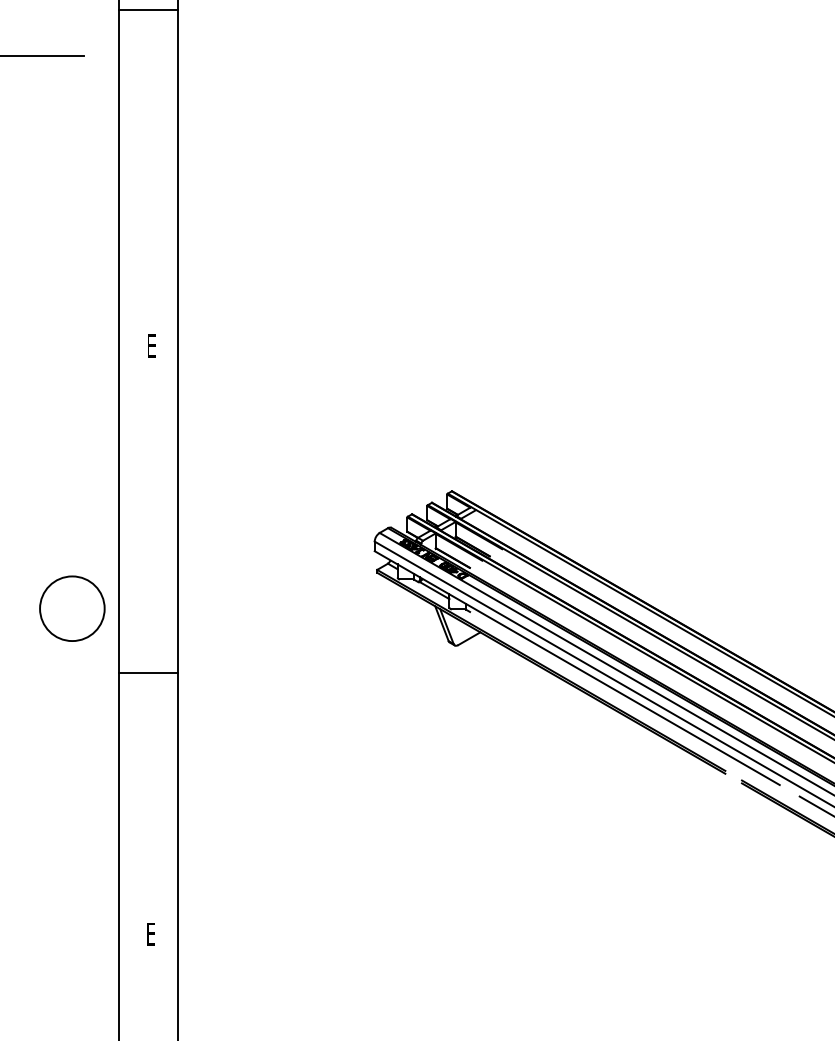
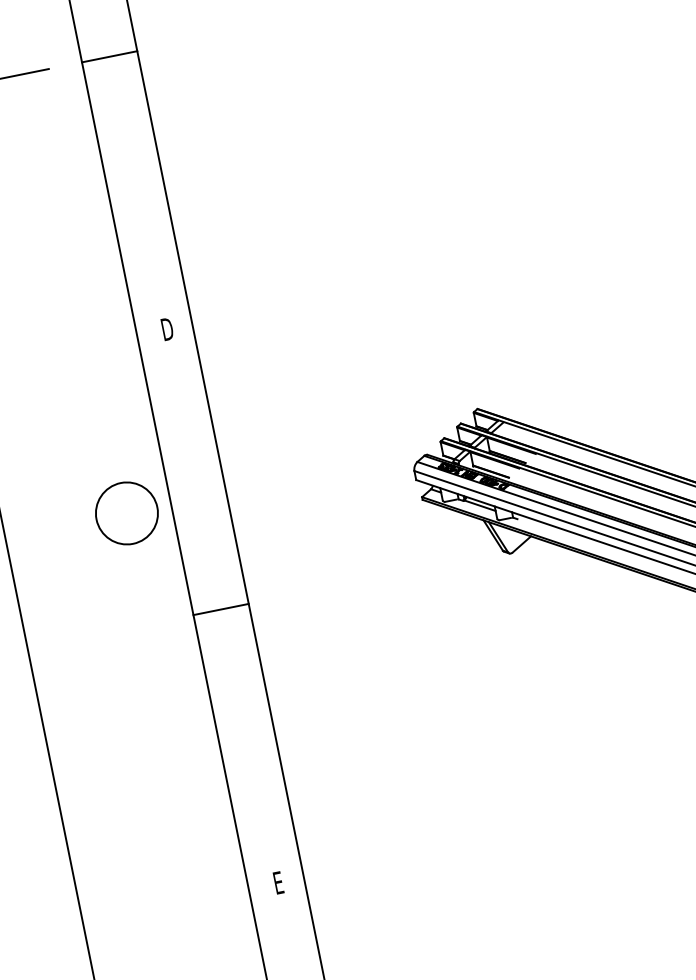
line: (148, 9) -> (109, 56), moved
text: (151, 345) -> (167, 328), E -> D
circle: (72, 608) -> (127, 513), moved
line: (148, 673) -> (220, 609), moved

